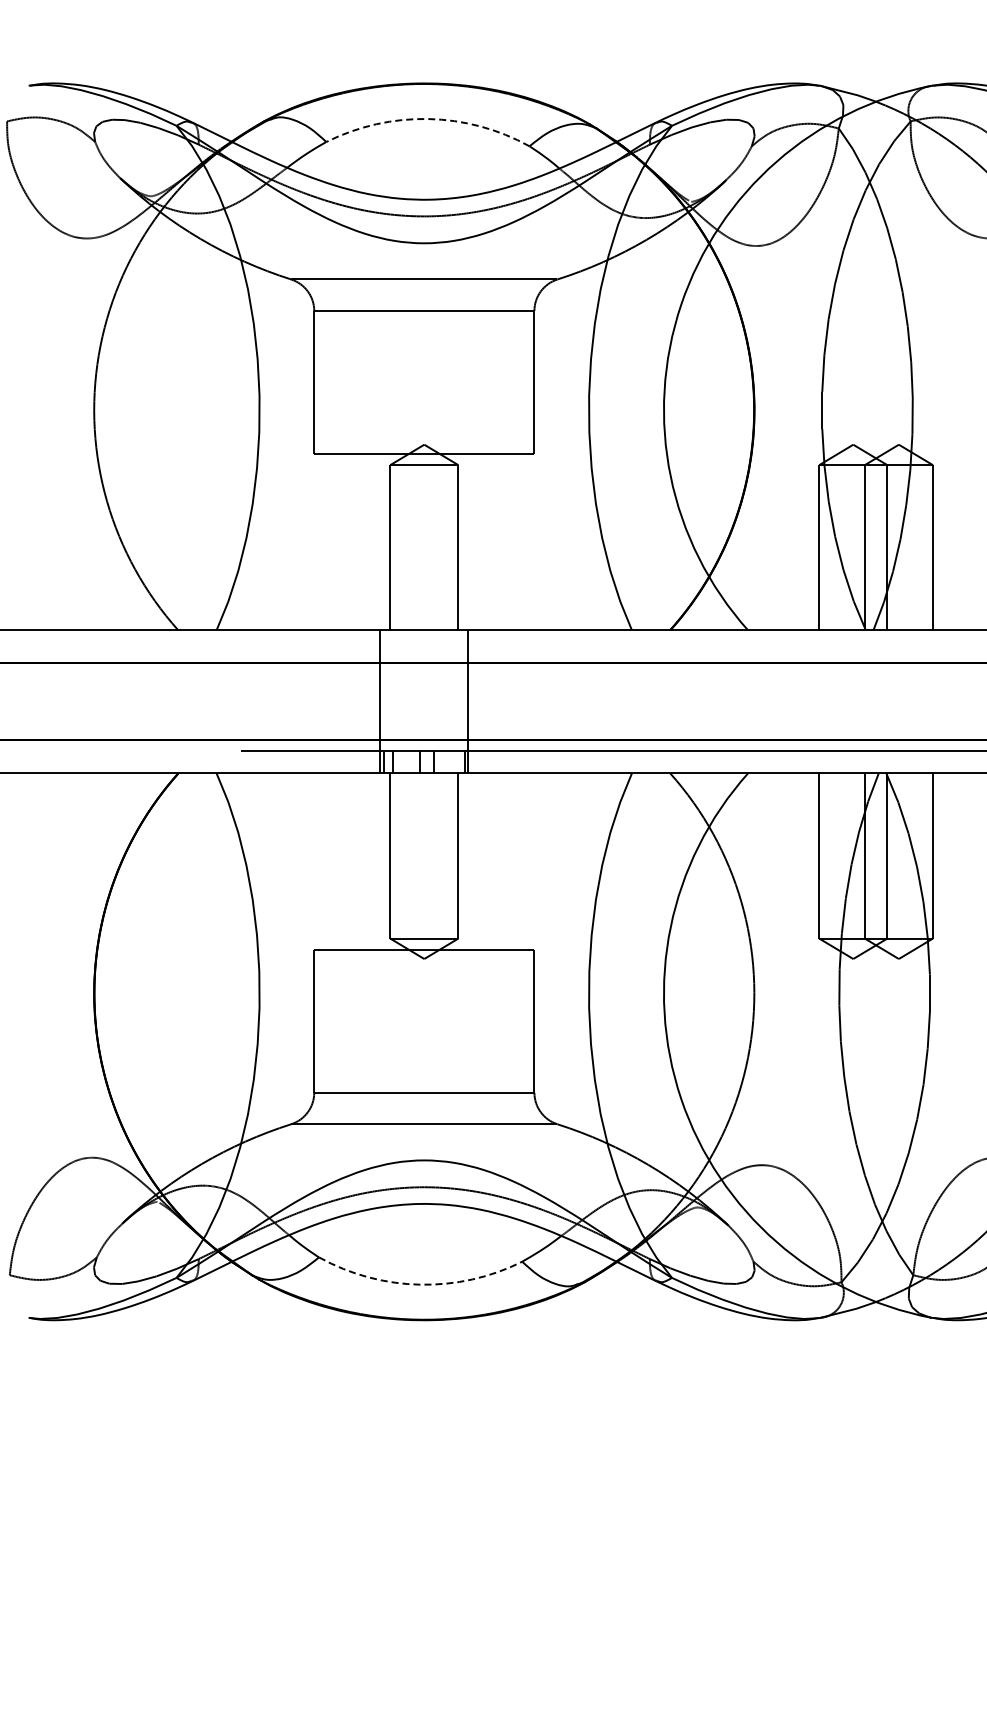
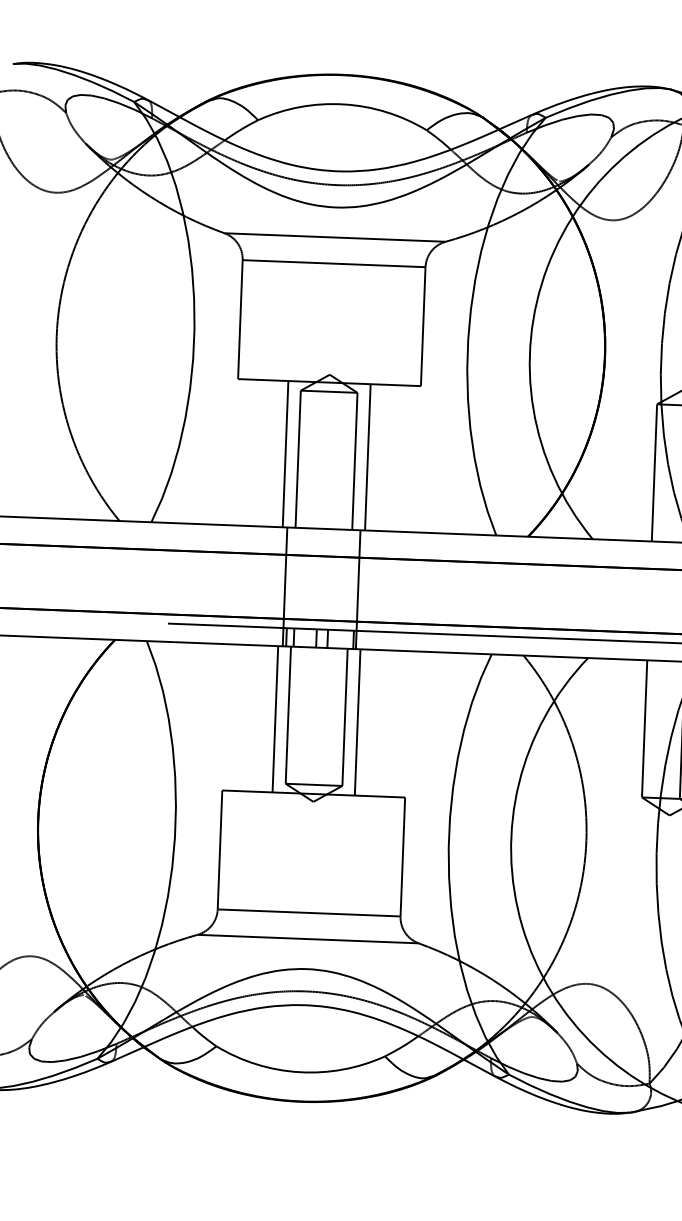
arc: (428, 119) -> (343, 104), dashed -> solid
line: (374, 542) -> (285, 454), added
line: (473, 542) -> (367, 457), added
line: (374, 861) -> (275, 719), added
line: (473, 861) -> (357, 722), added
arc: (420, 1284) -> (299, 1072), dashed -> solid

